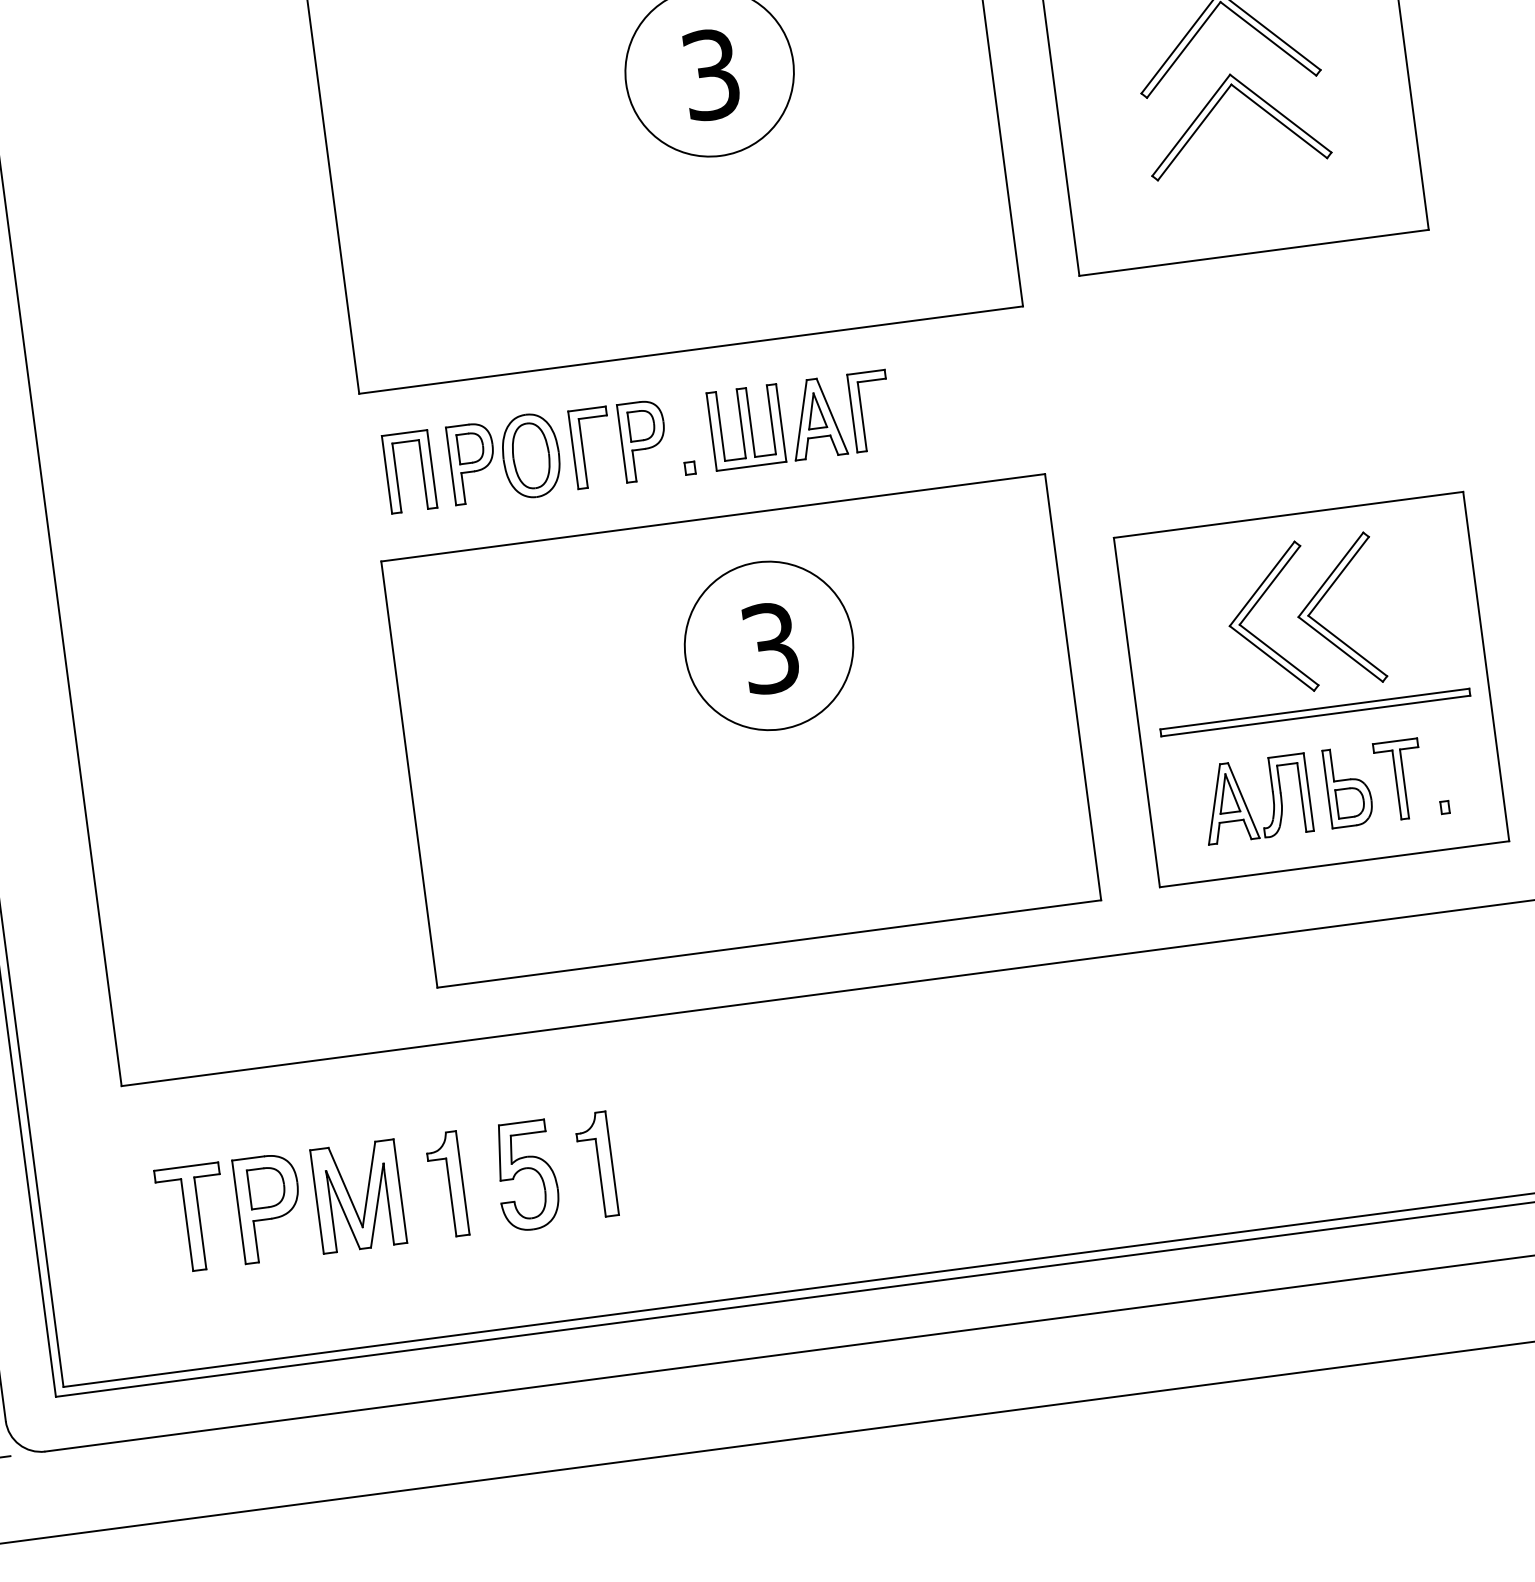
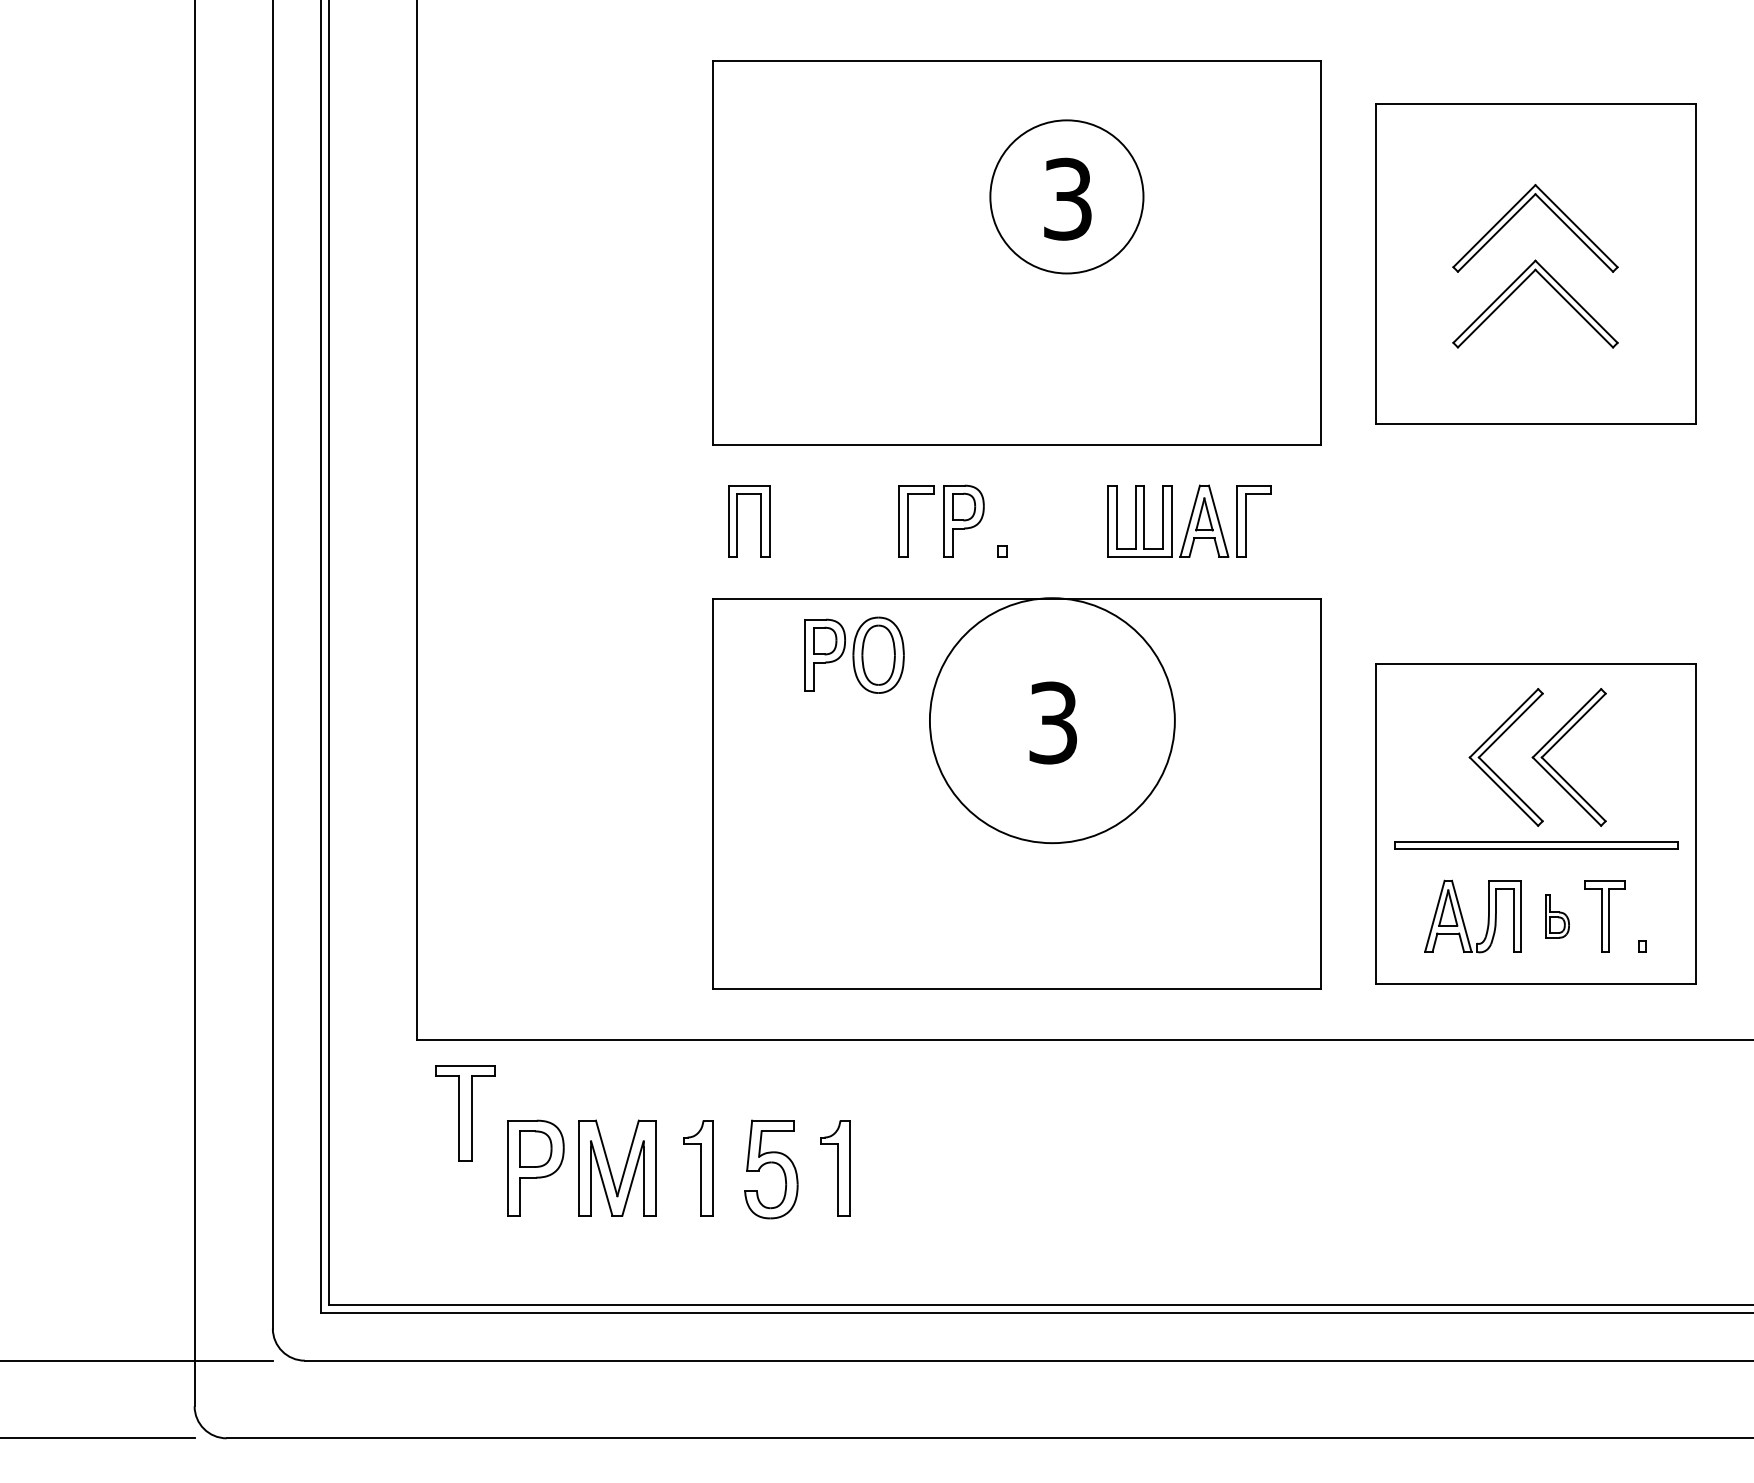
part: (800, 419) -> (1189, 520), moved
part: (504, 458) -> (854, 654), moved
circle: (768, 645) -> (1051, 720), size x1.6
part: (1348, 787) -> (1557, 916), size x0.6
part: (193, 1218) -> (465, 1113), moved

